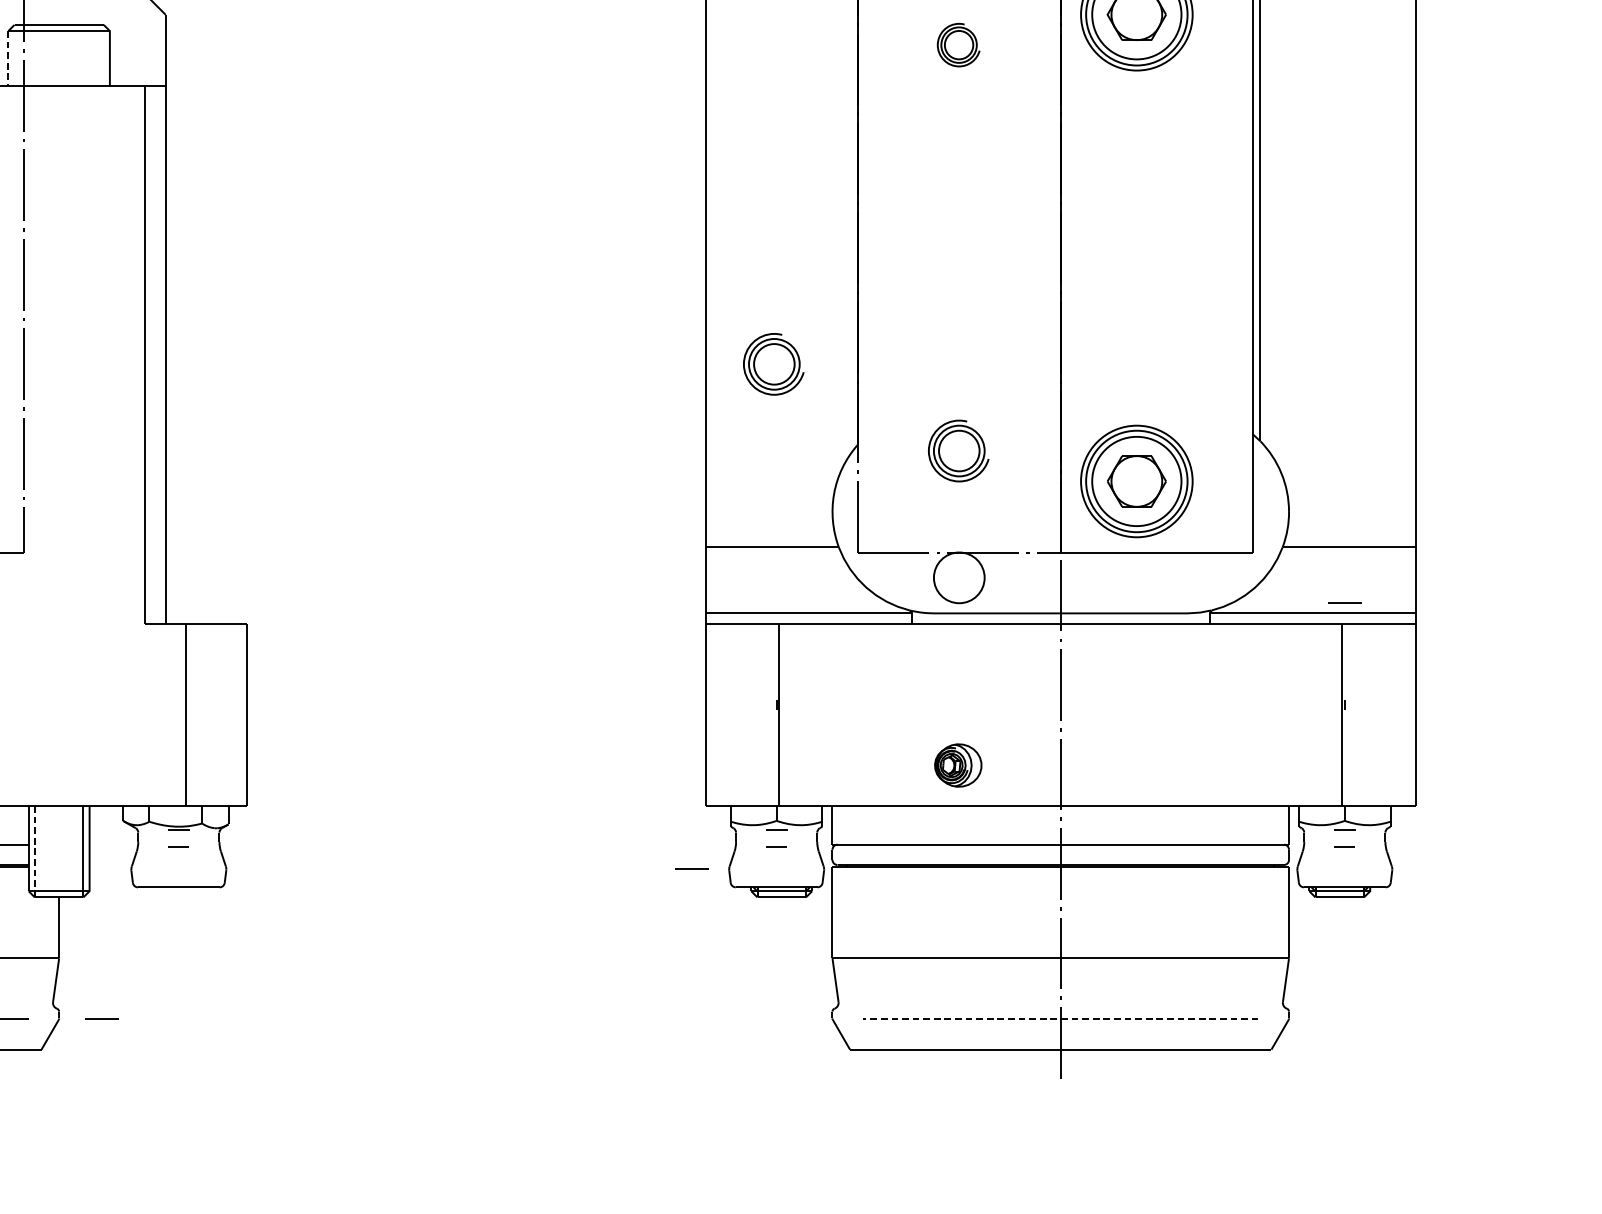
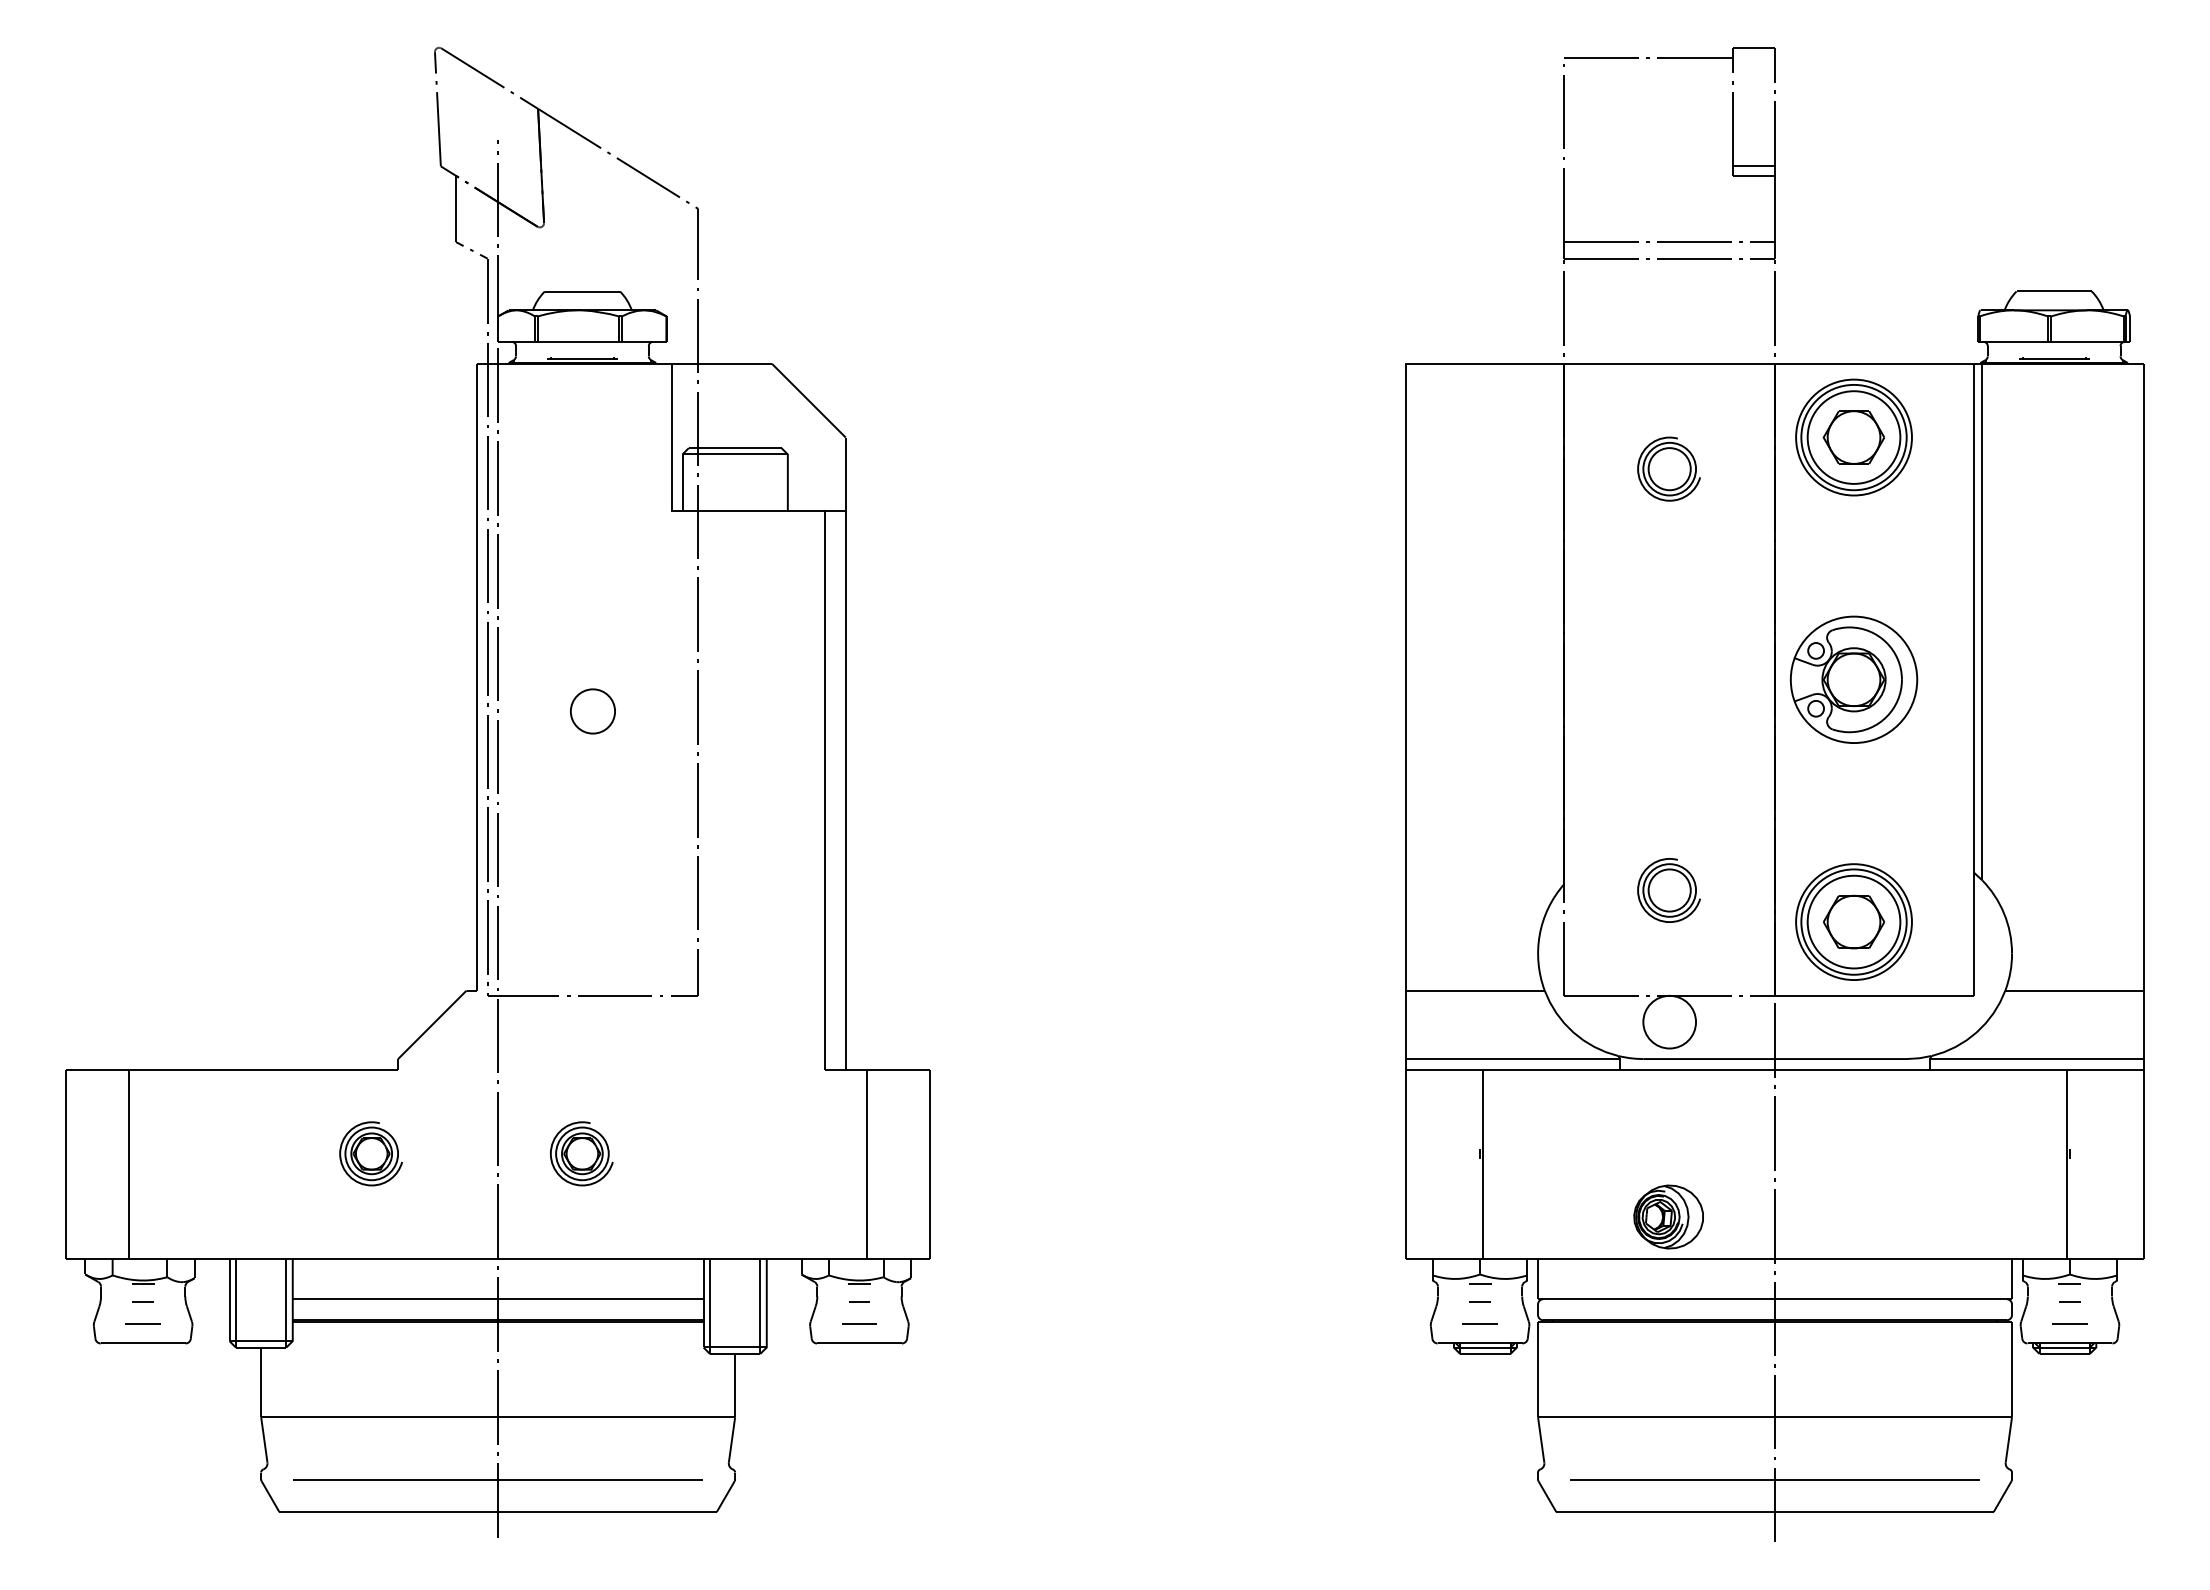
part: (958, 44) -> (1668, 468), size x1.43
line: (8, 59) -> (682, 483), dashed -> solid
part: (1137, 247) -> (1854, 679), added
part: (773, 364) -> (1476, 800), removed
line: (1344, 602) -> (2069, 1323), moved
part: (958, 765) -> (1668, 1216), size x1.43
line: (35, 851) -> (710, 1306), dashed -> solid
line: (691, 868) -> (1479, 1323), moved
line: (101, 1018) -> (859, 1323), moved
line: (1060, 1019) -> (1774, 1480), dashed -> solid

